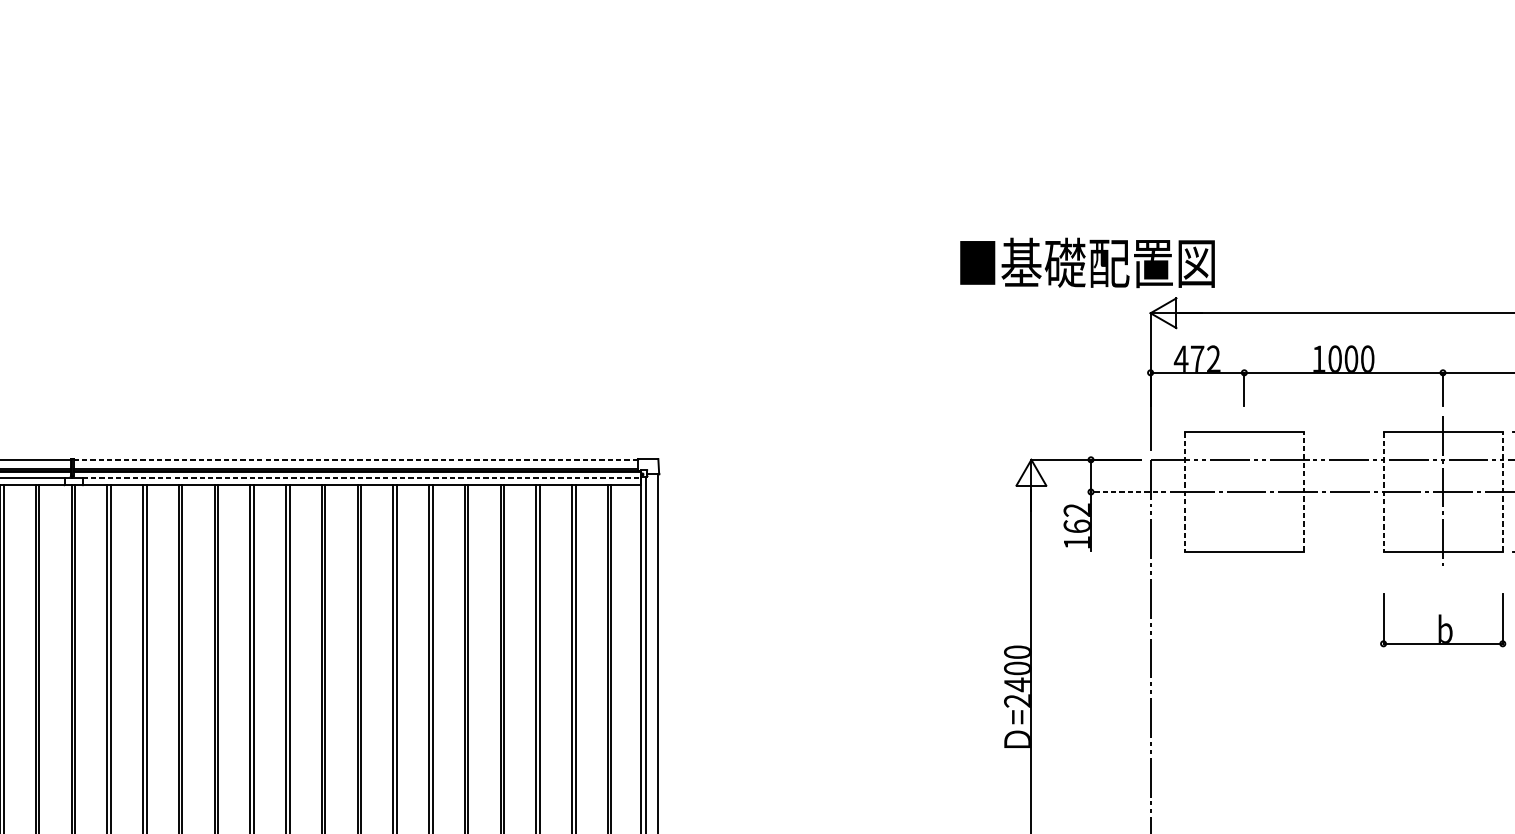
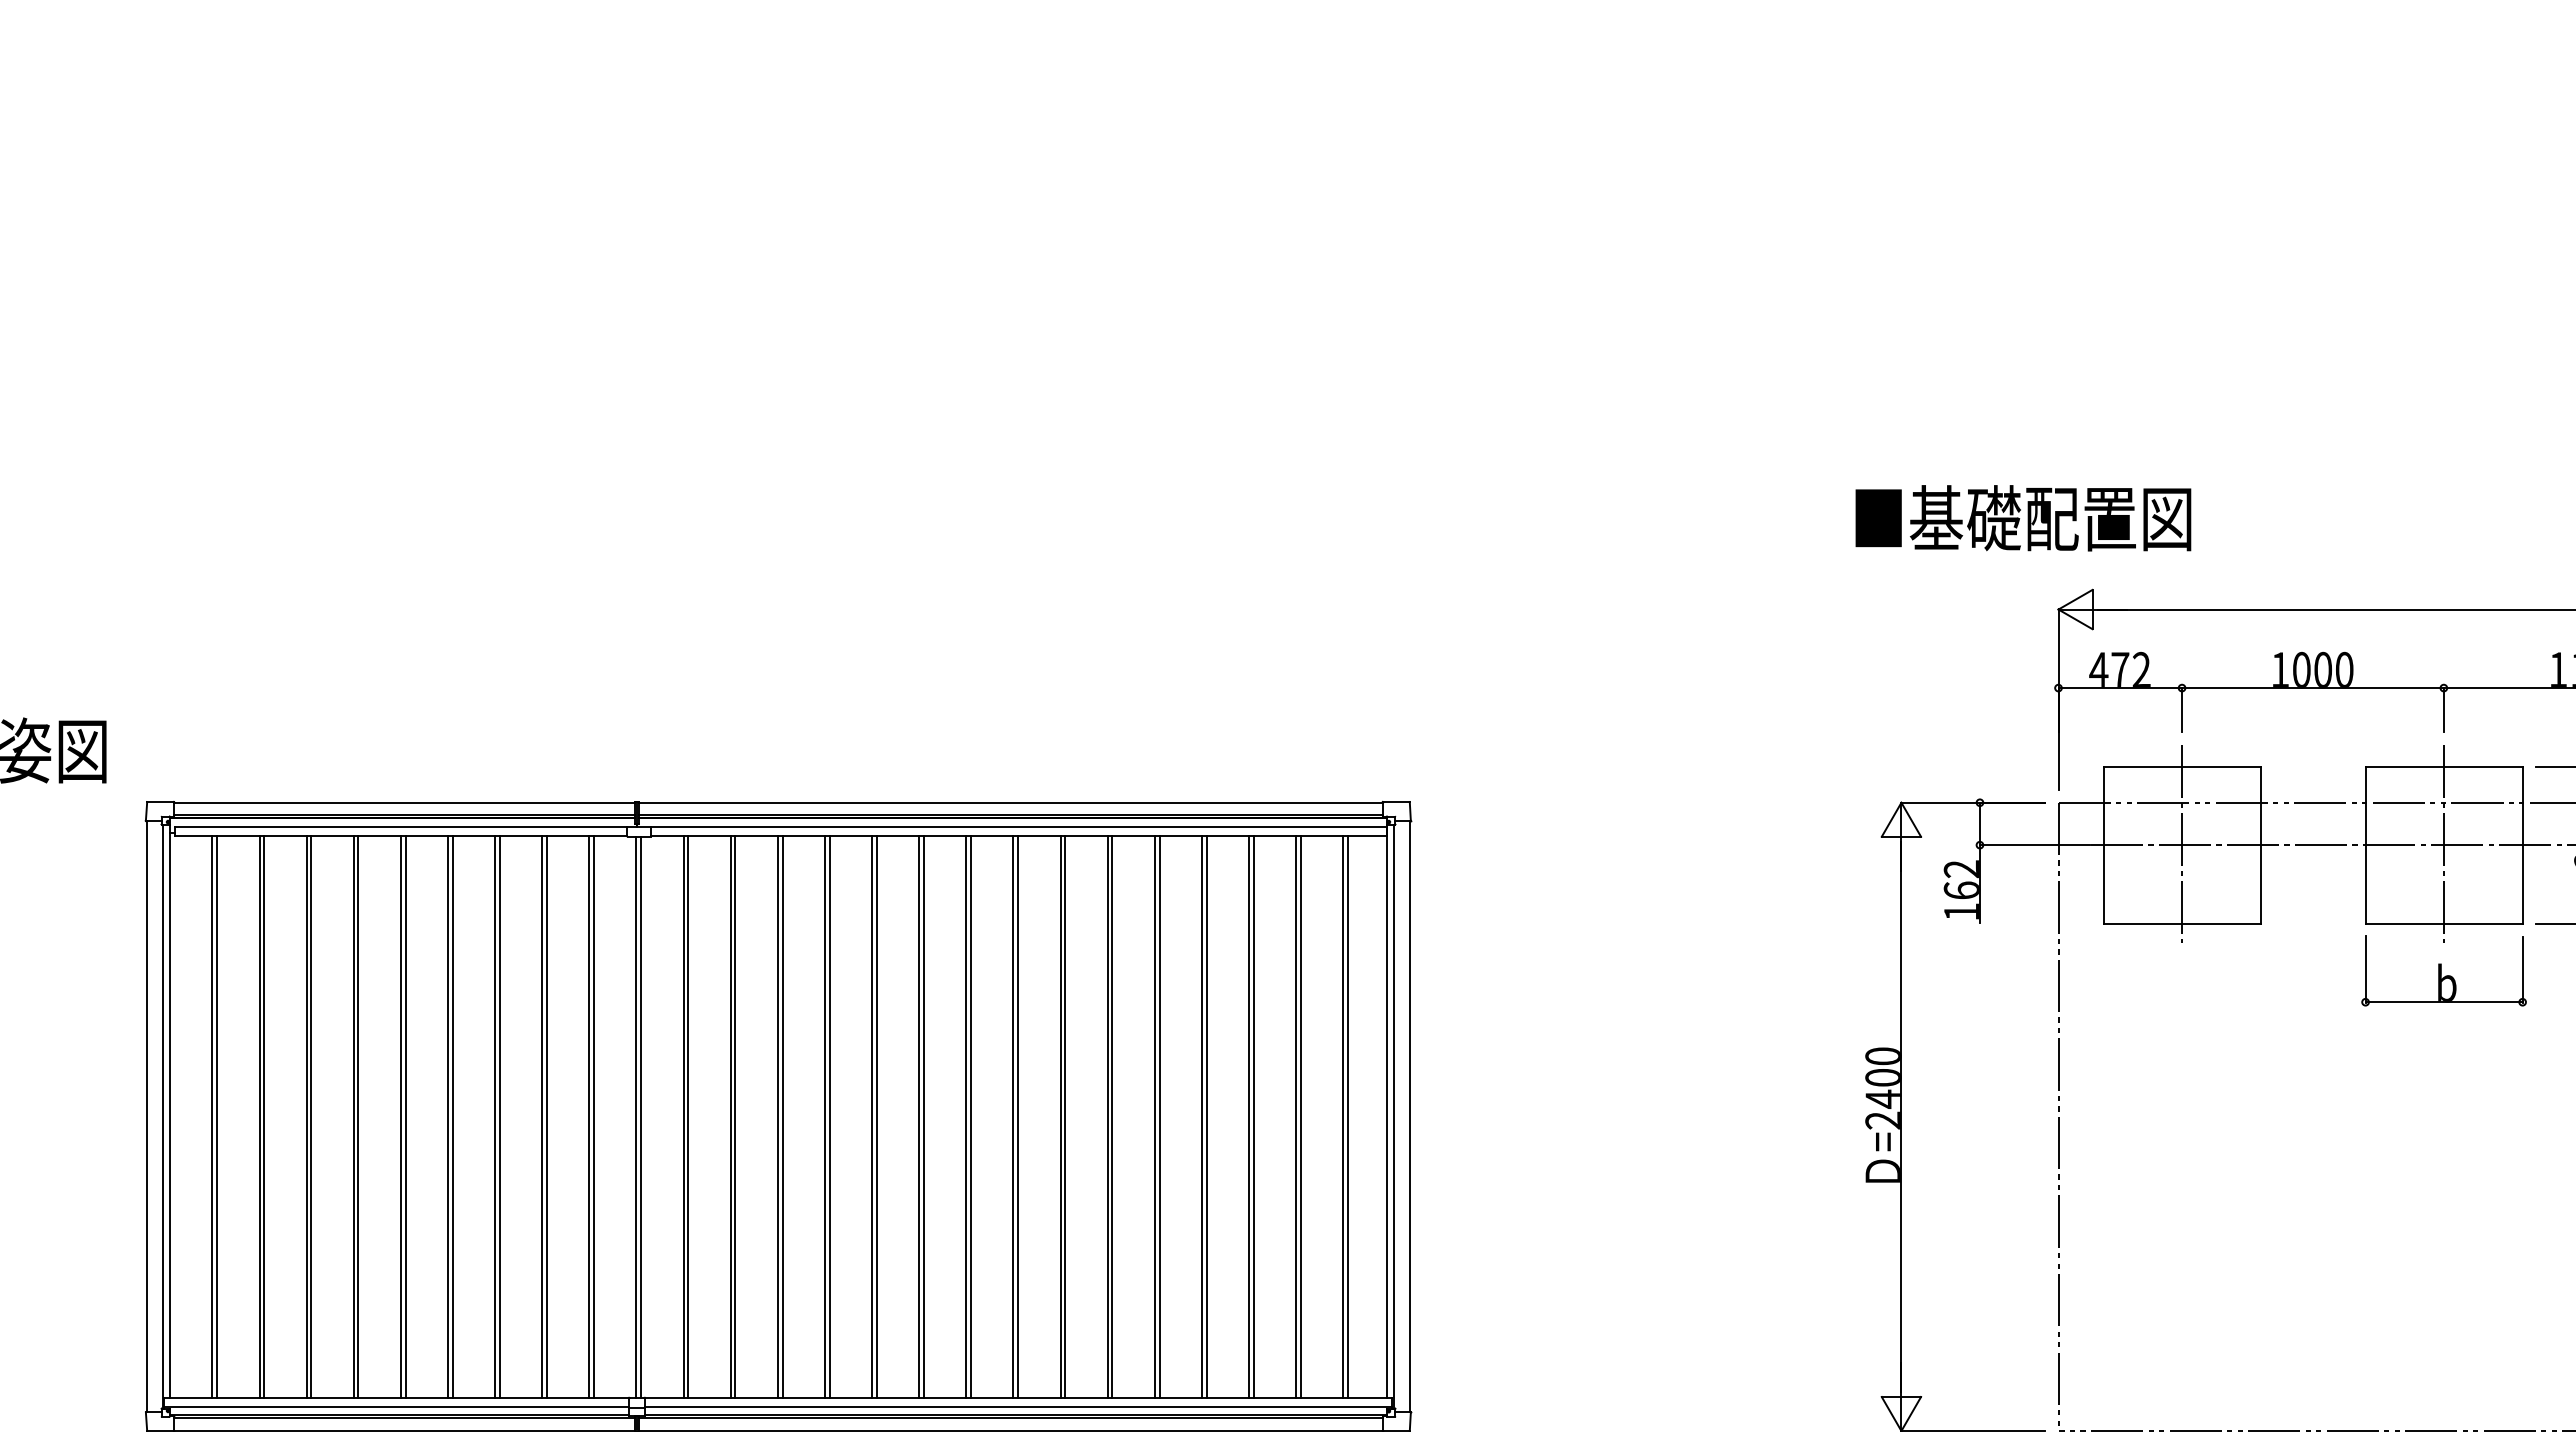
text: (1087, 263) -> (2023, 518), moved
line: (355, 459) -> (1010, 802), dashed -> solid
line: (361, 478) -> (1018, 827), dashed -> solid
line: (1244, 491) -> (2182, 844), added
line: (1132, 492) -> (2034, 845), dashed -> solid
line: (1184, 492) -> (2103, 845), dashed -> solid
line: (1303, 492) -> (2260, 845), dashed -> solid
line: (1383, 492) -> (2365, 845), dashed -> solid
line: (1502, 492) -> (2522, 845), dashed -> solid
part: (1442, 619) -> (2443, 970), moved

